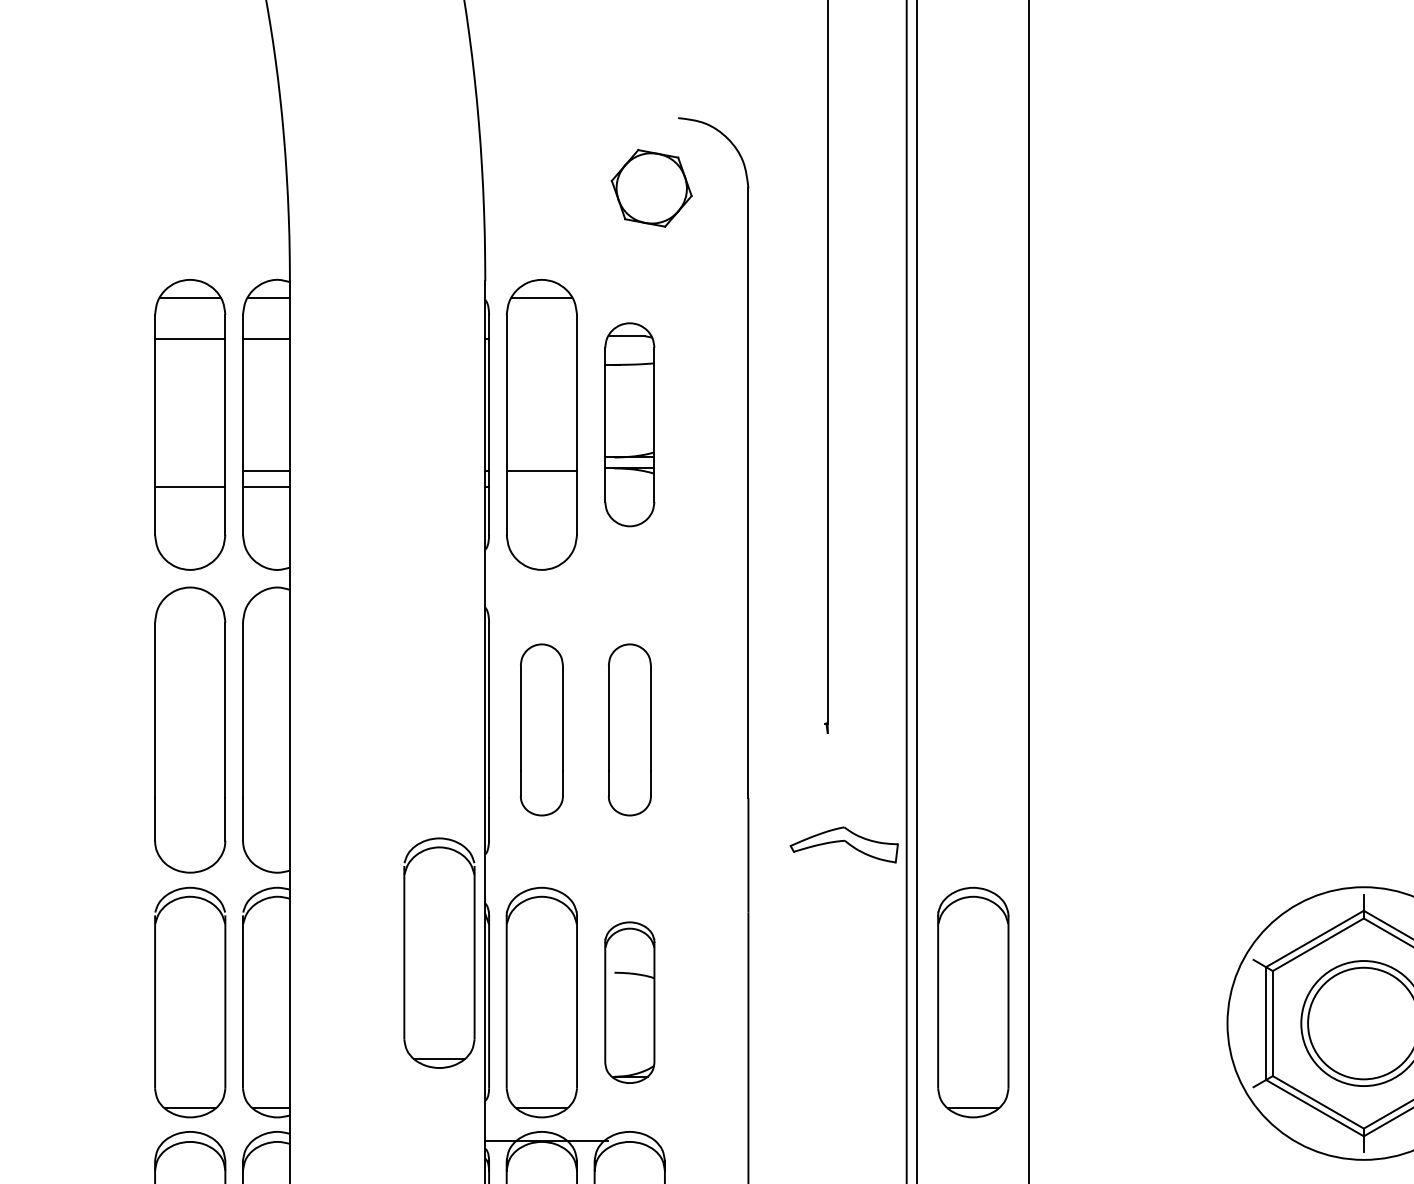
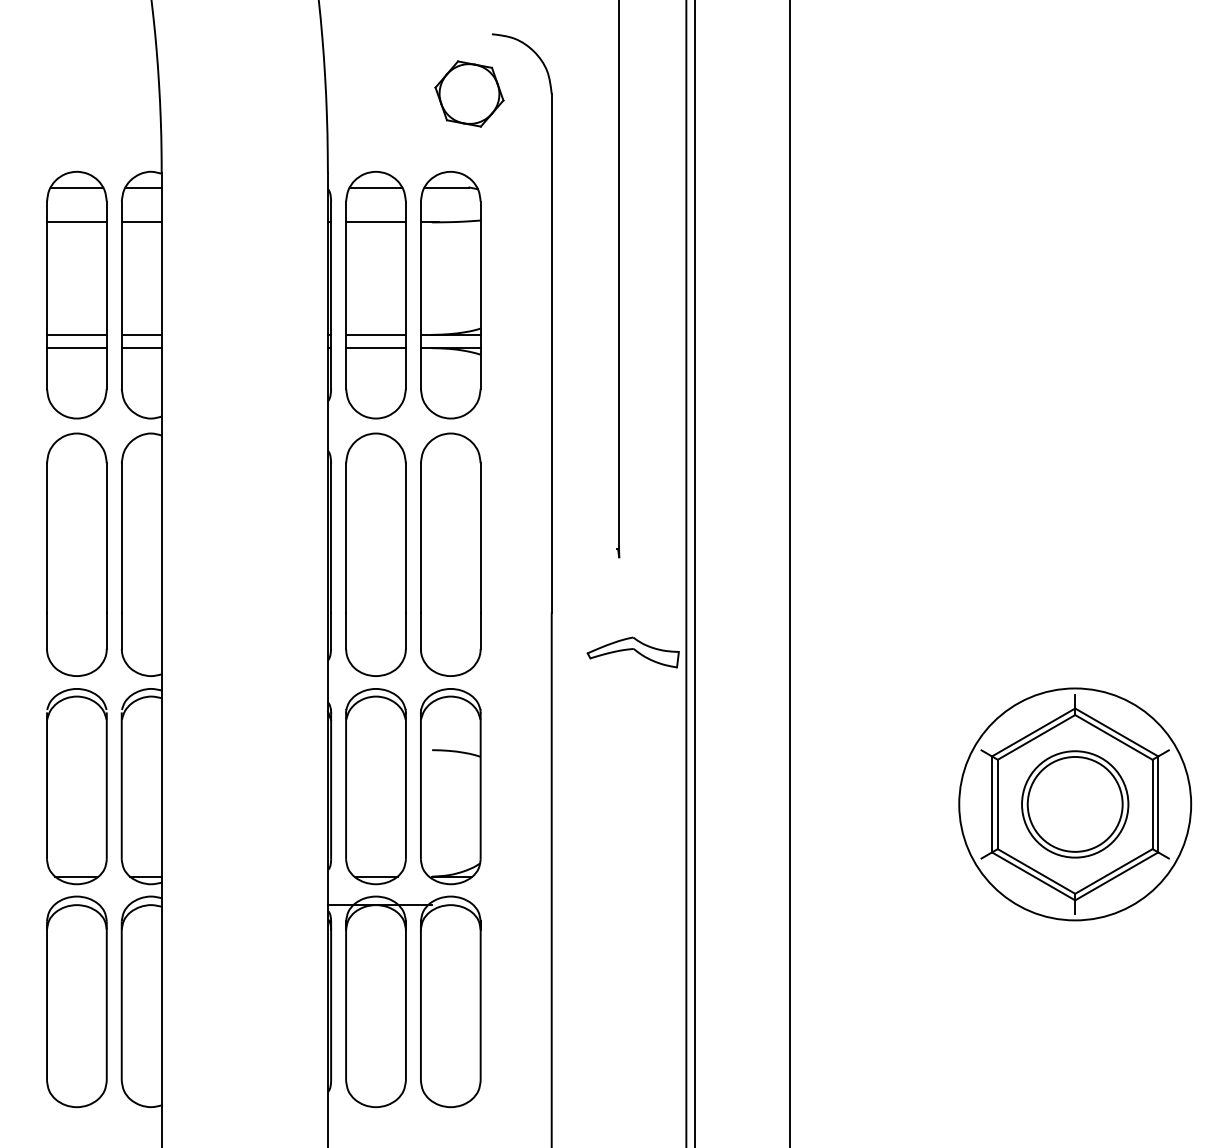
line: (541, 339) -> (375, 222), added
part: (629, 424) -> (450, 294), size x1.43
line: (189, 471) -> (76, 334), added
line: (541, 487) -> (375, 348), added
part: (541, 729) -> (375, 554), size x1.67
part: (629, 729) -> (450, 554), size x1.67
part: (438, 953) -> (288, 744), removed
part: (629, 1002) -> (450, 786), size x1.43
part: (972, 1002) -> (742, 786), removed

